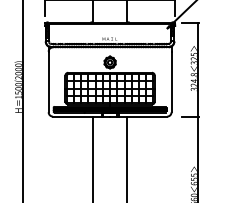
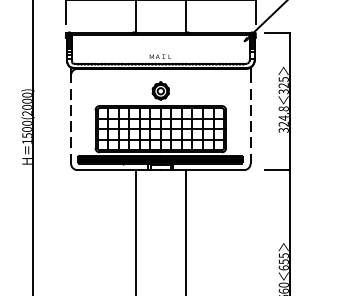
line: (48, 81) -> (70, 118), solid -> dashed
line: (171, 81) -> (250, 118), solid -> dashed

